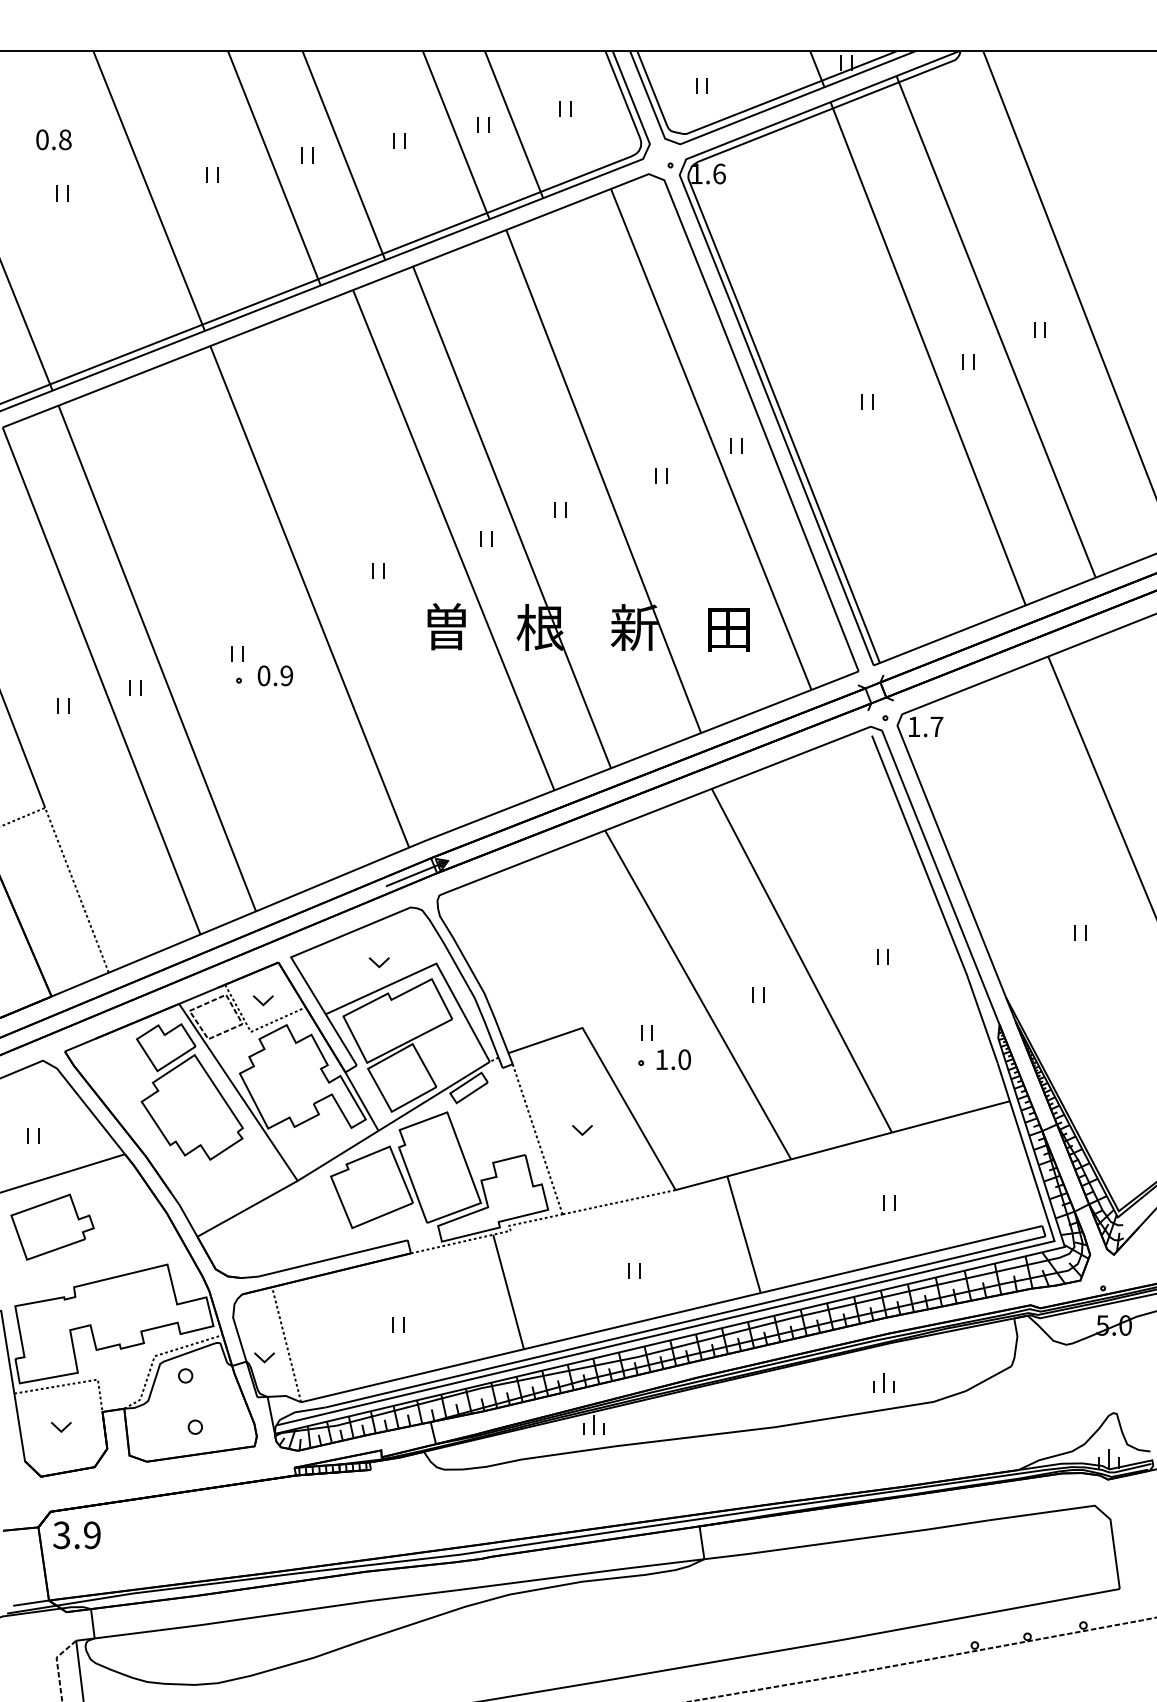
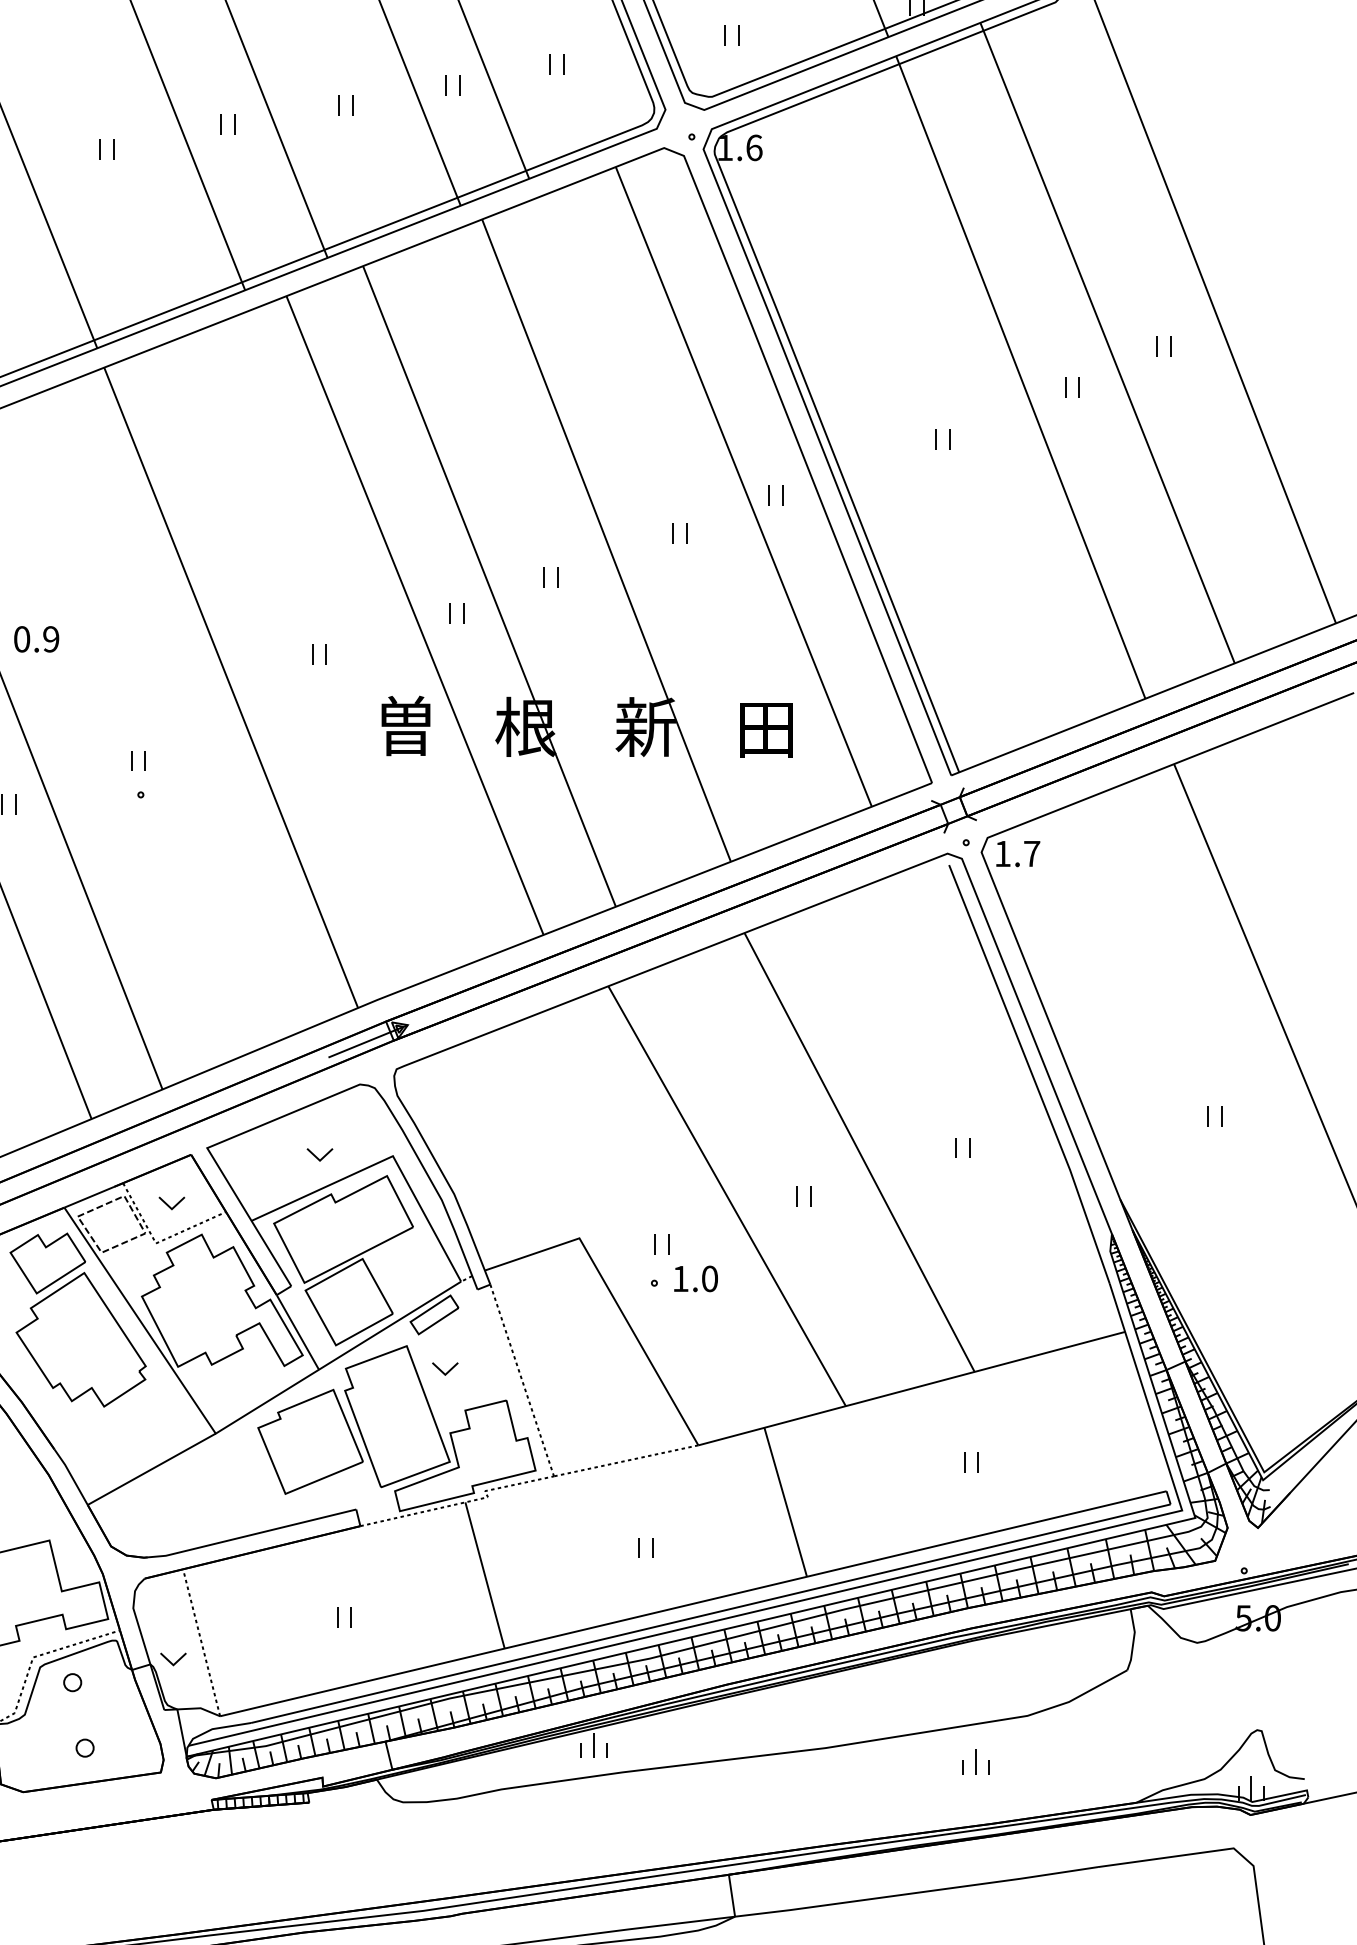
text: (274, 675) -> (35, 638), moved
part: (582, 1130) -> (445, 1369), moved
part: (883, 1382) -> (975, 1761), moved

